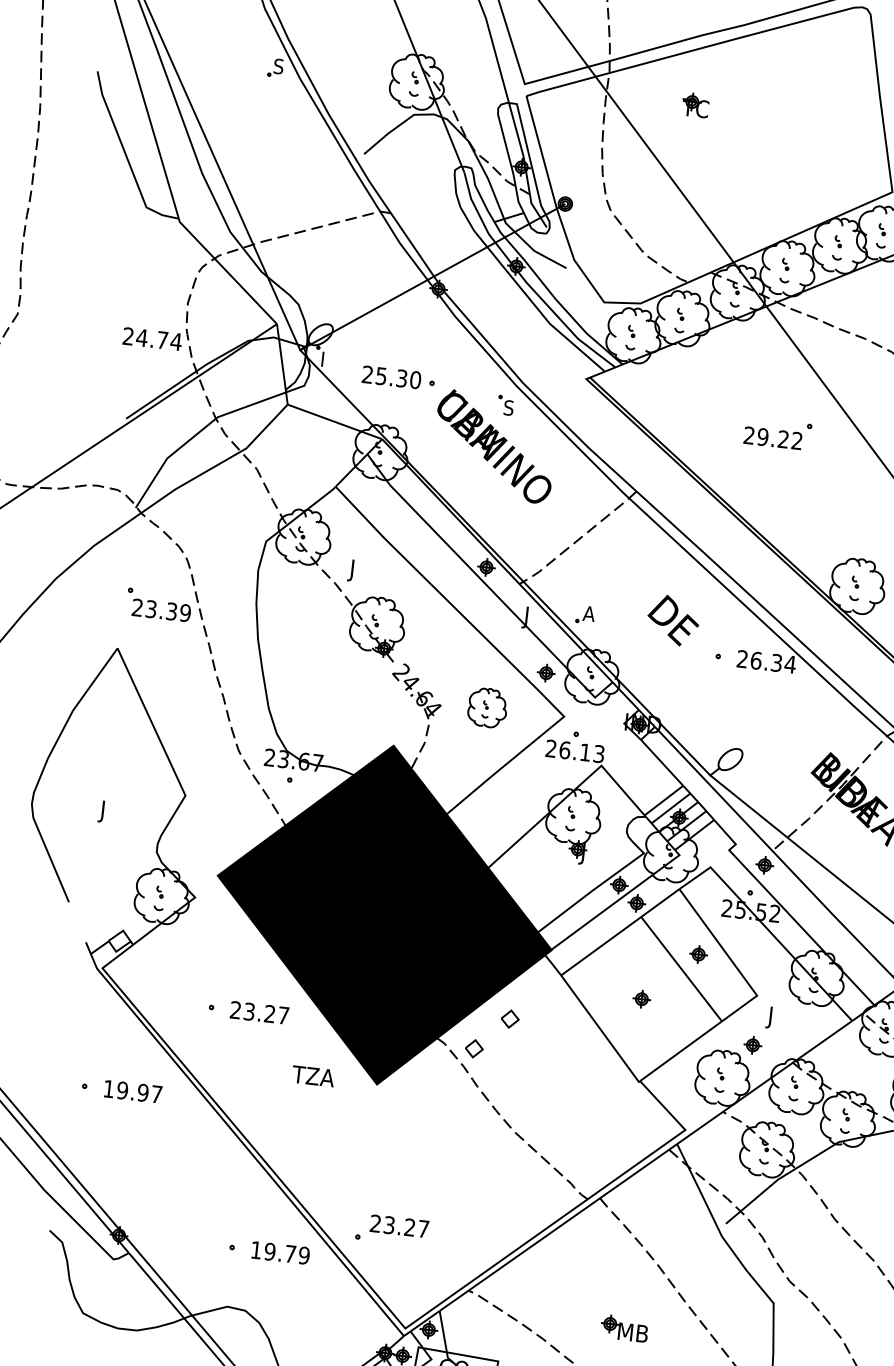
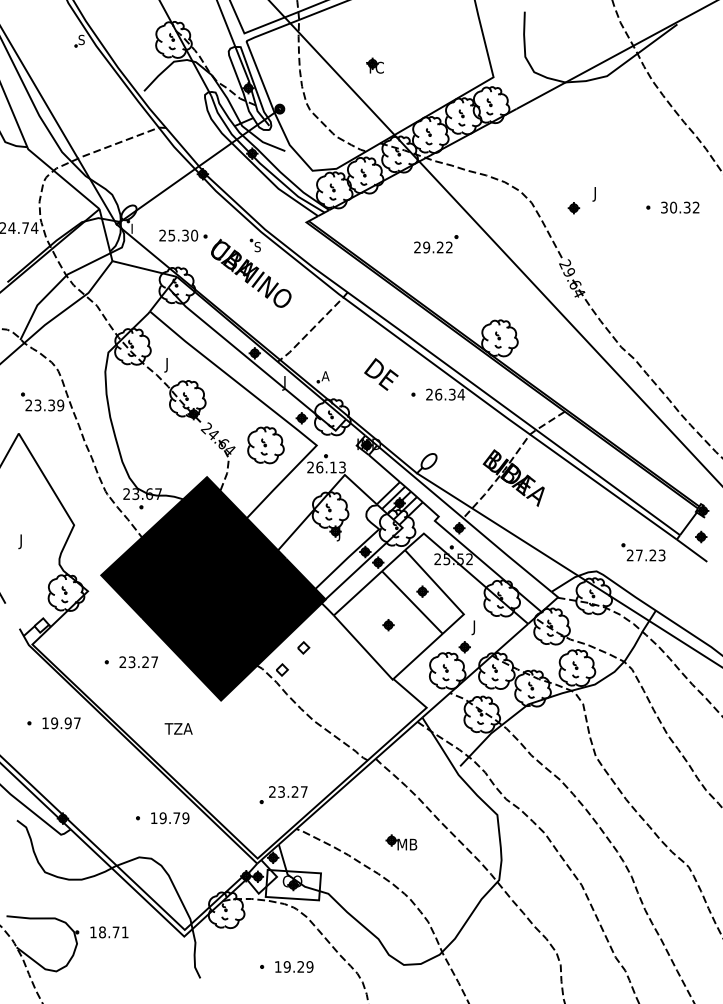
part: (694, 104) -> (374, 65), moved
part: (486, 708) -> (265, 445), size x1.43
text: (313, 1075) -> (178, 728), moved
part: (391, 1230) -> (283, 795), moved

